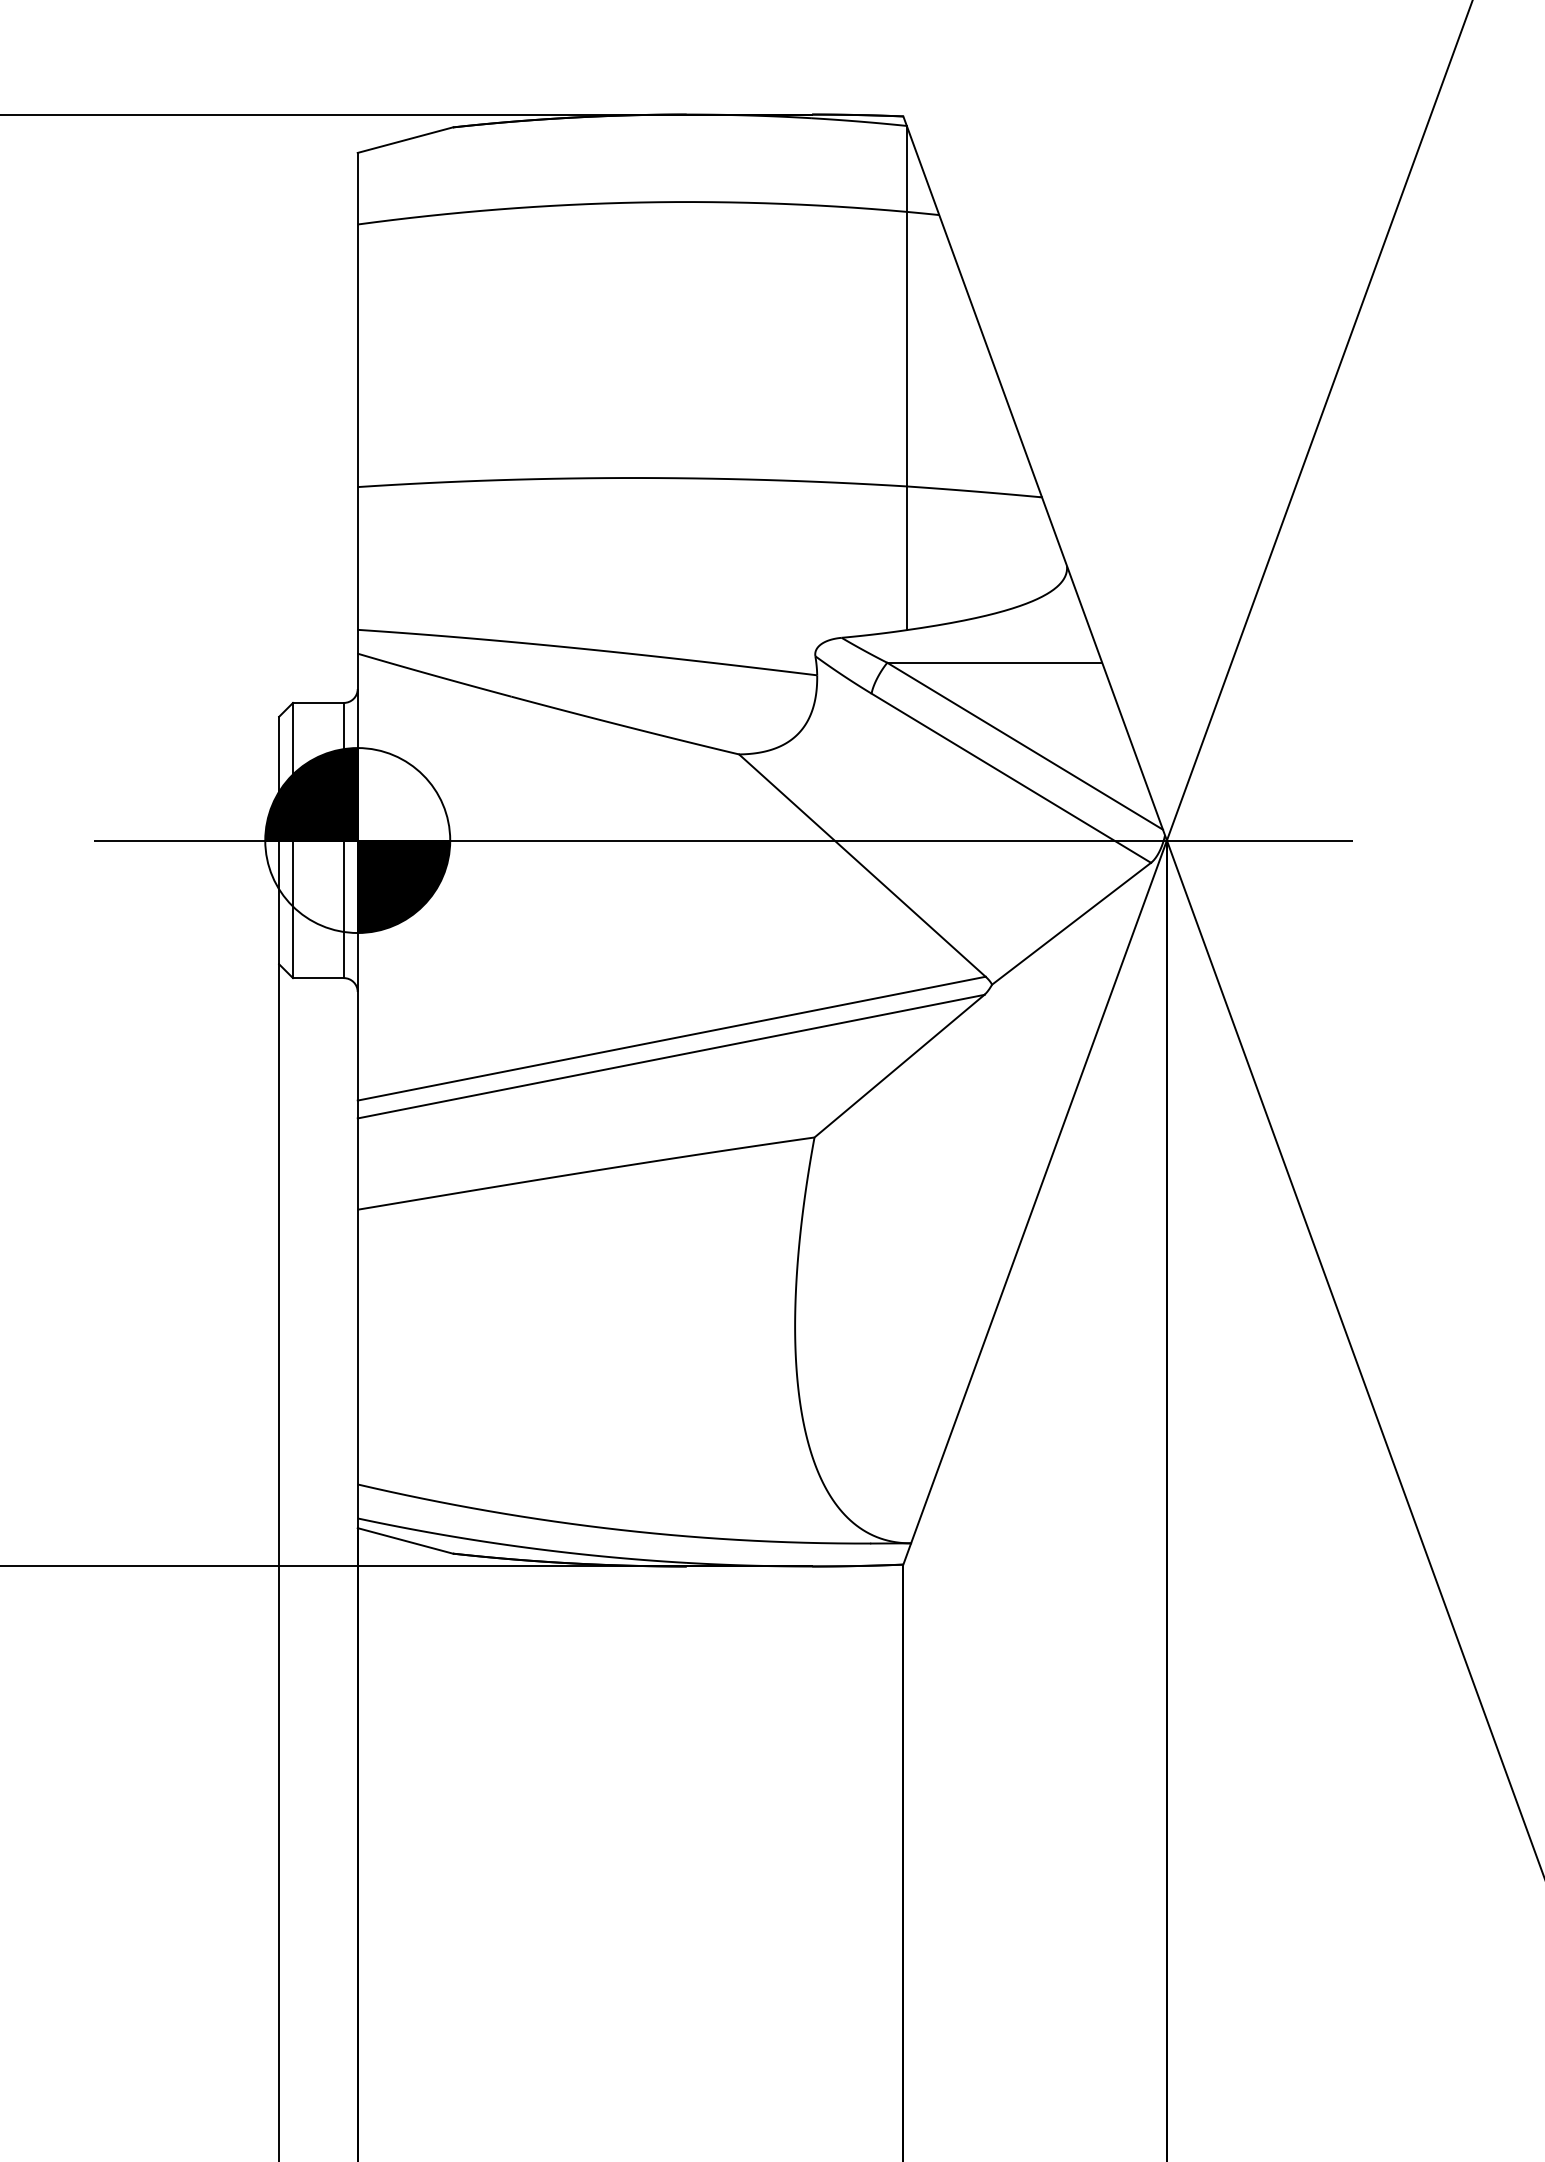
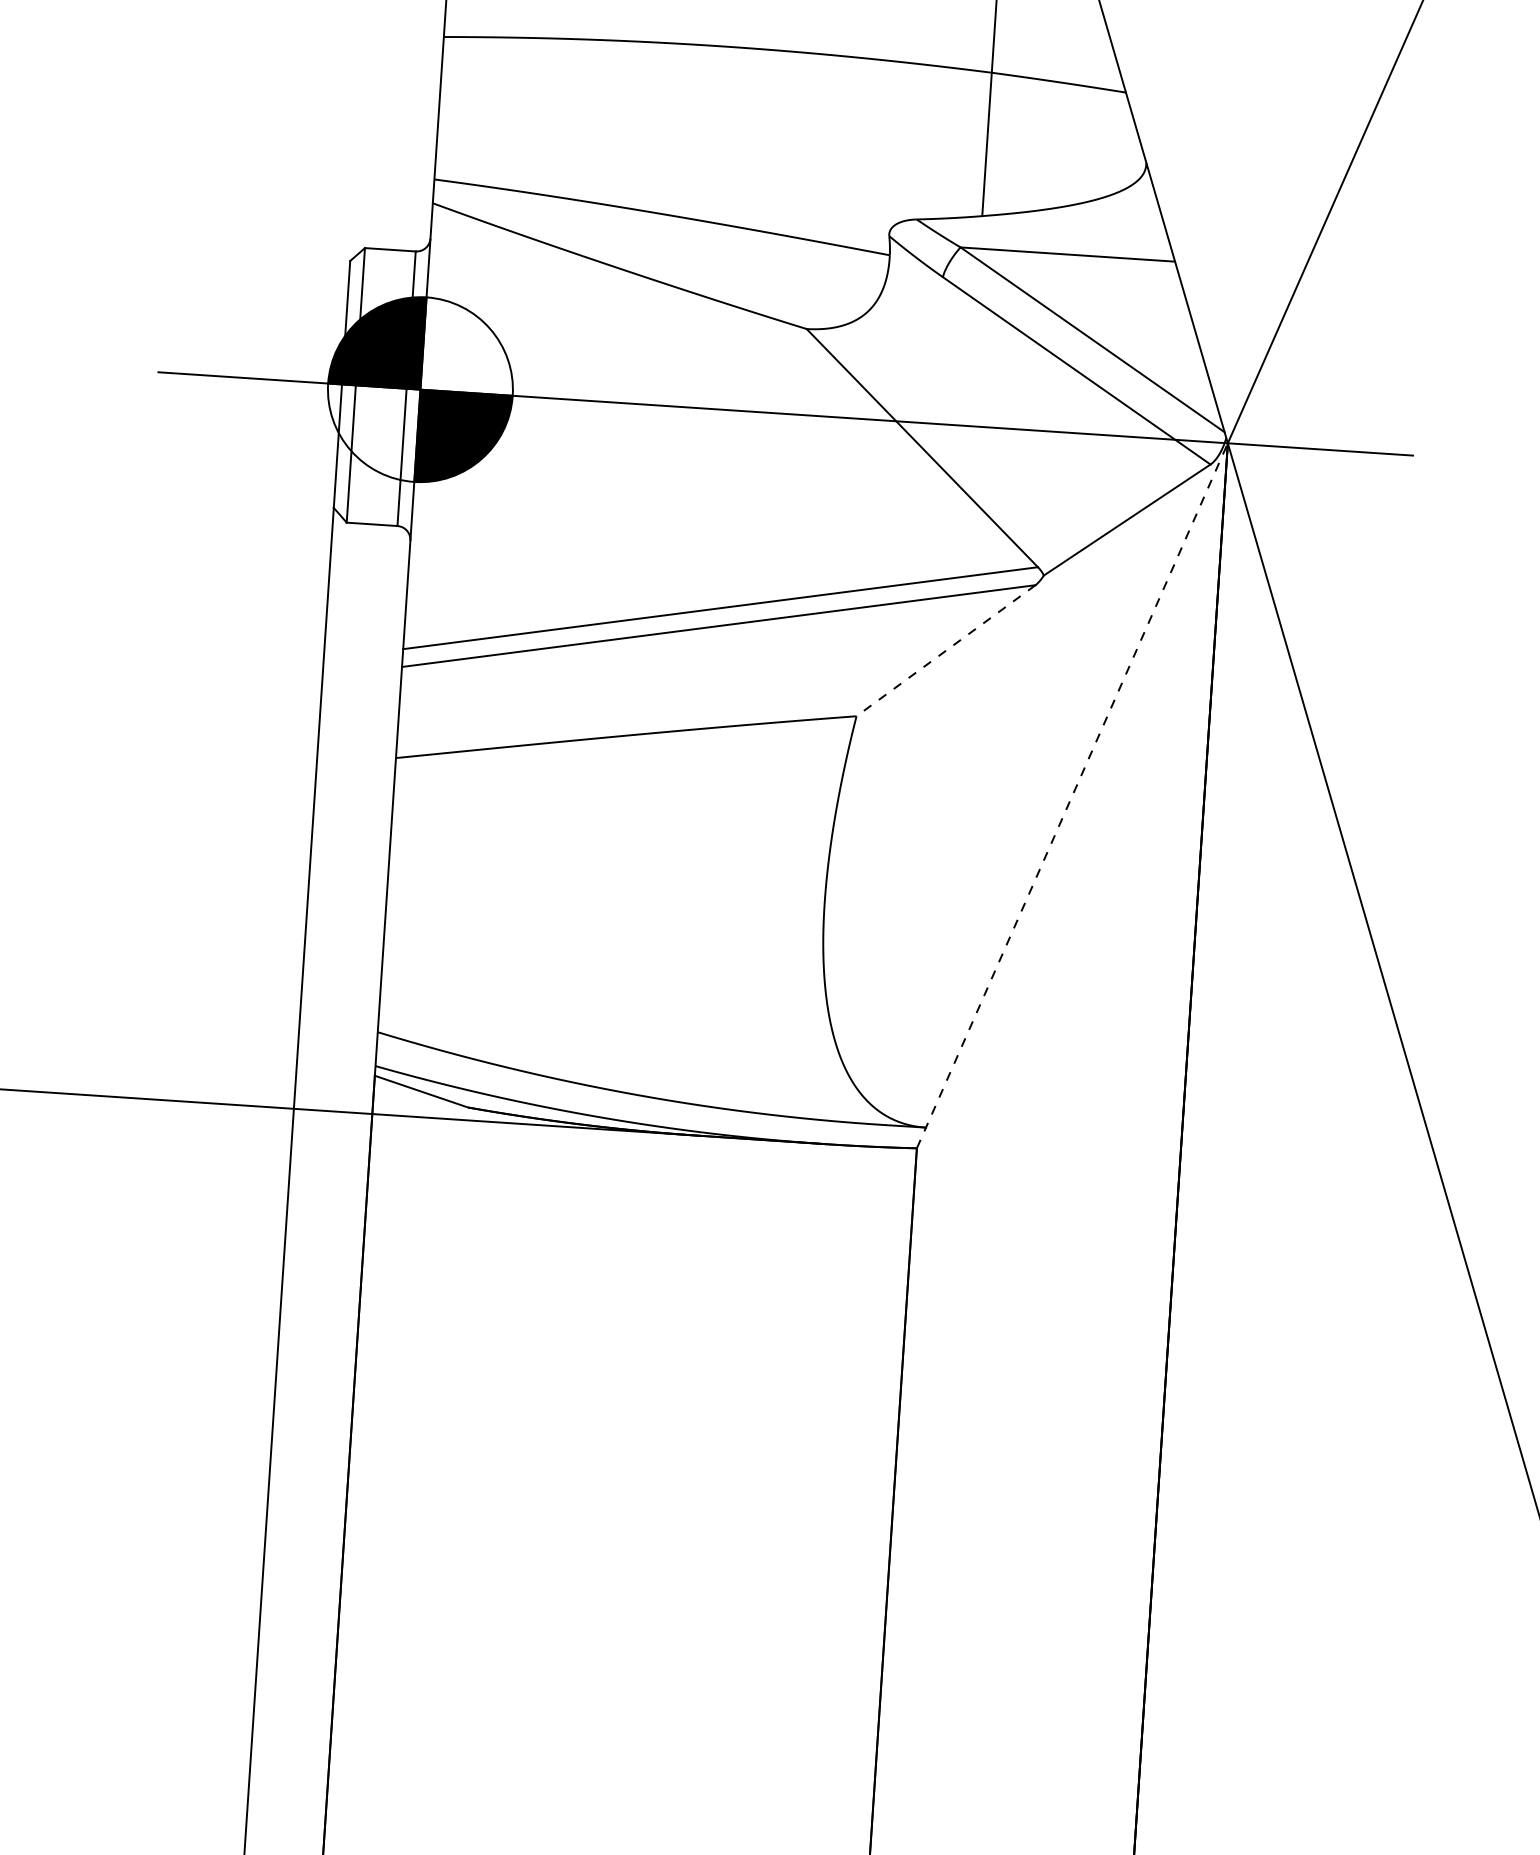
line: (899, 1066) -> (946, 651), solid -> dashed
line: (1035, 1202) -> (1072, 795), solid -> dashed

